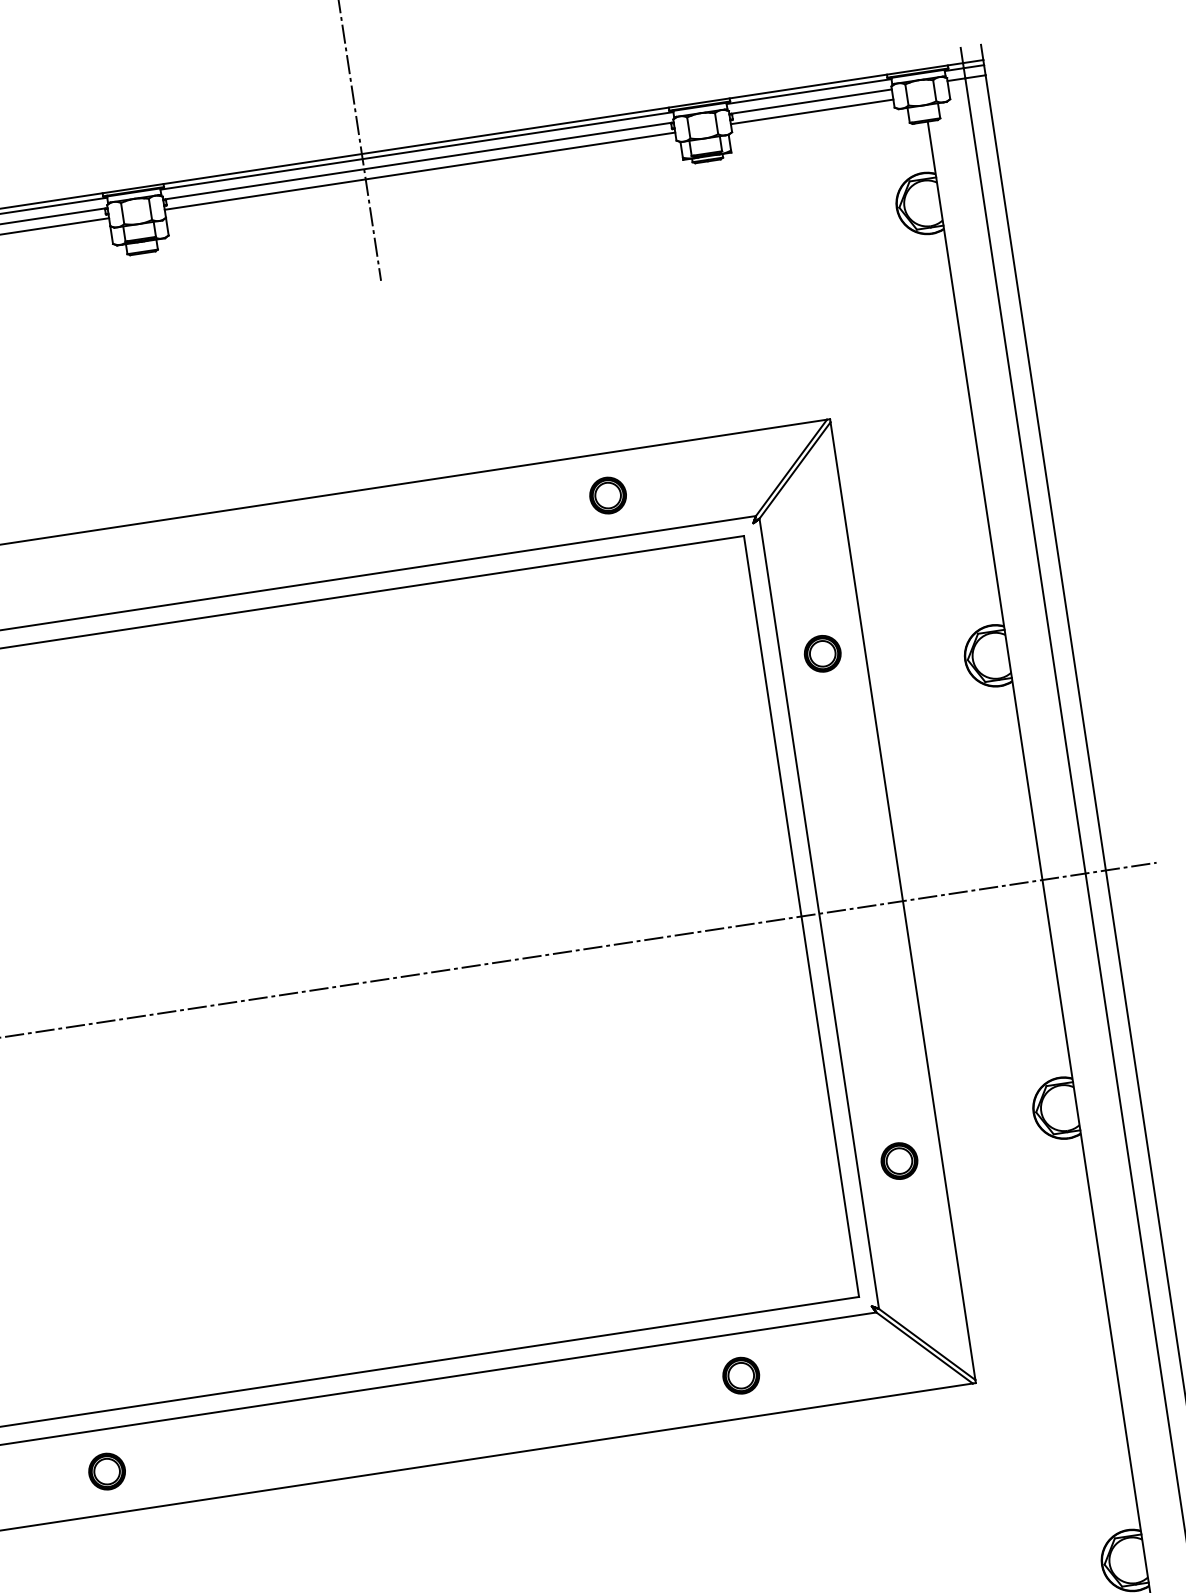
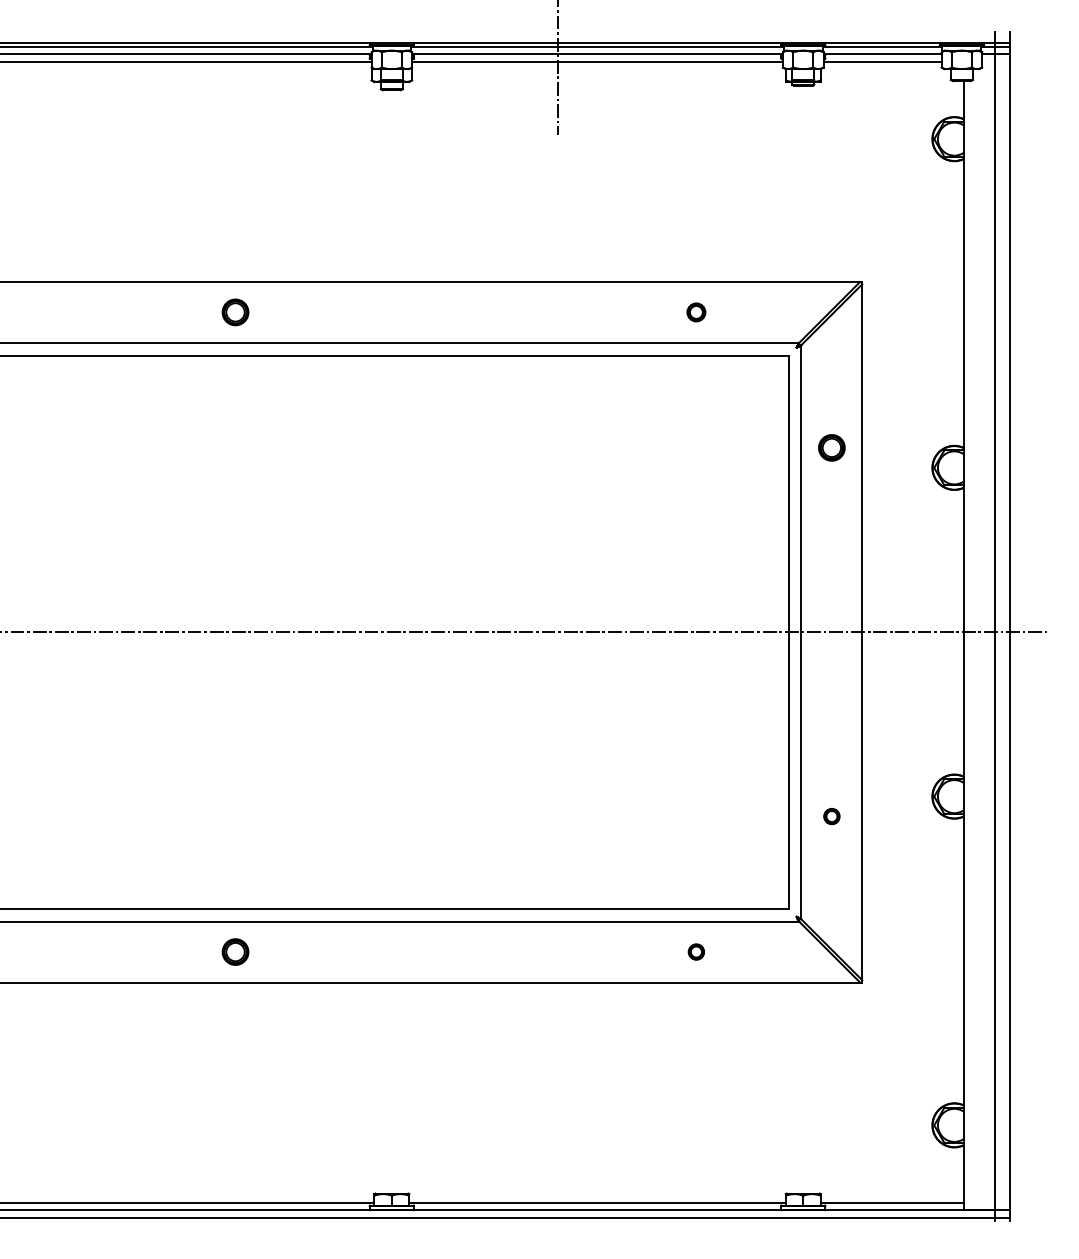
part: (608, 495) -> (696, 312), size x0.7
part: (898, 1161) -> (831, 816), size x0.6
part: (741, 1374) -> (696, 951), size x0.6

